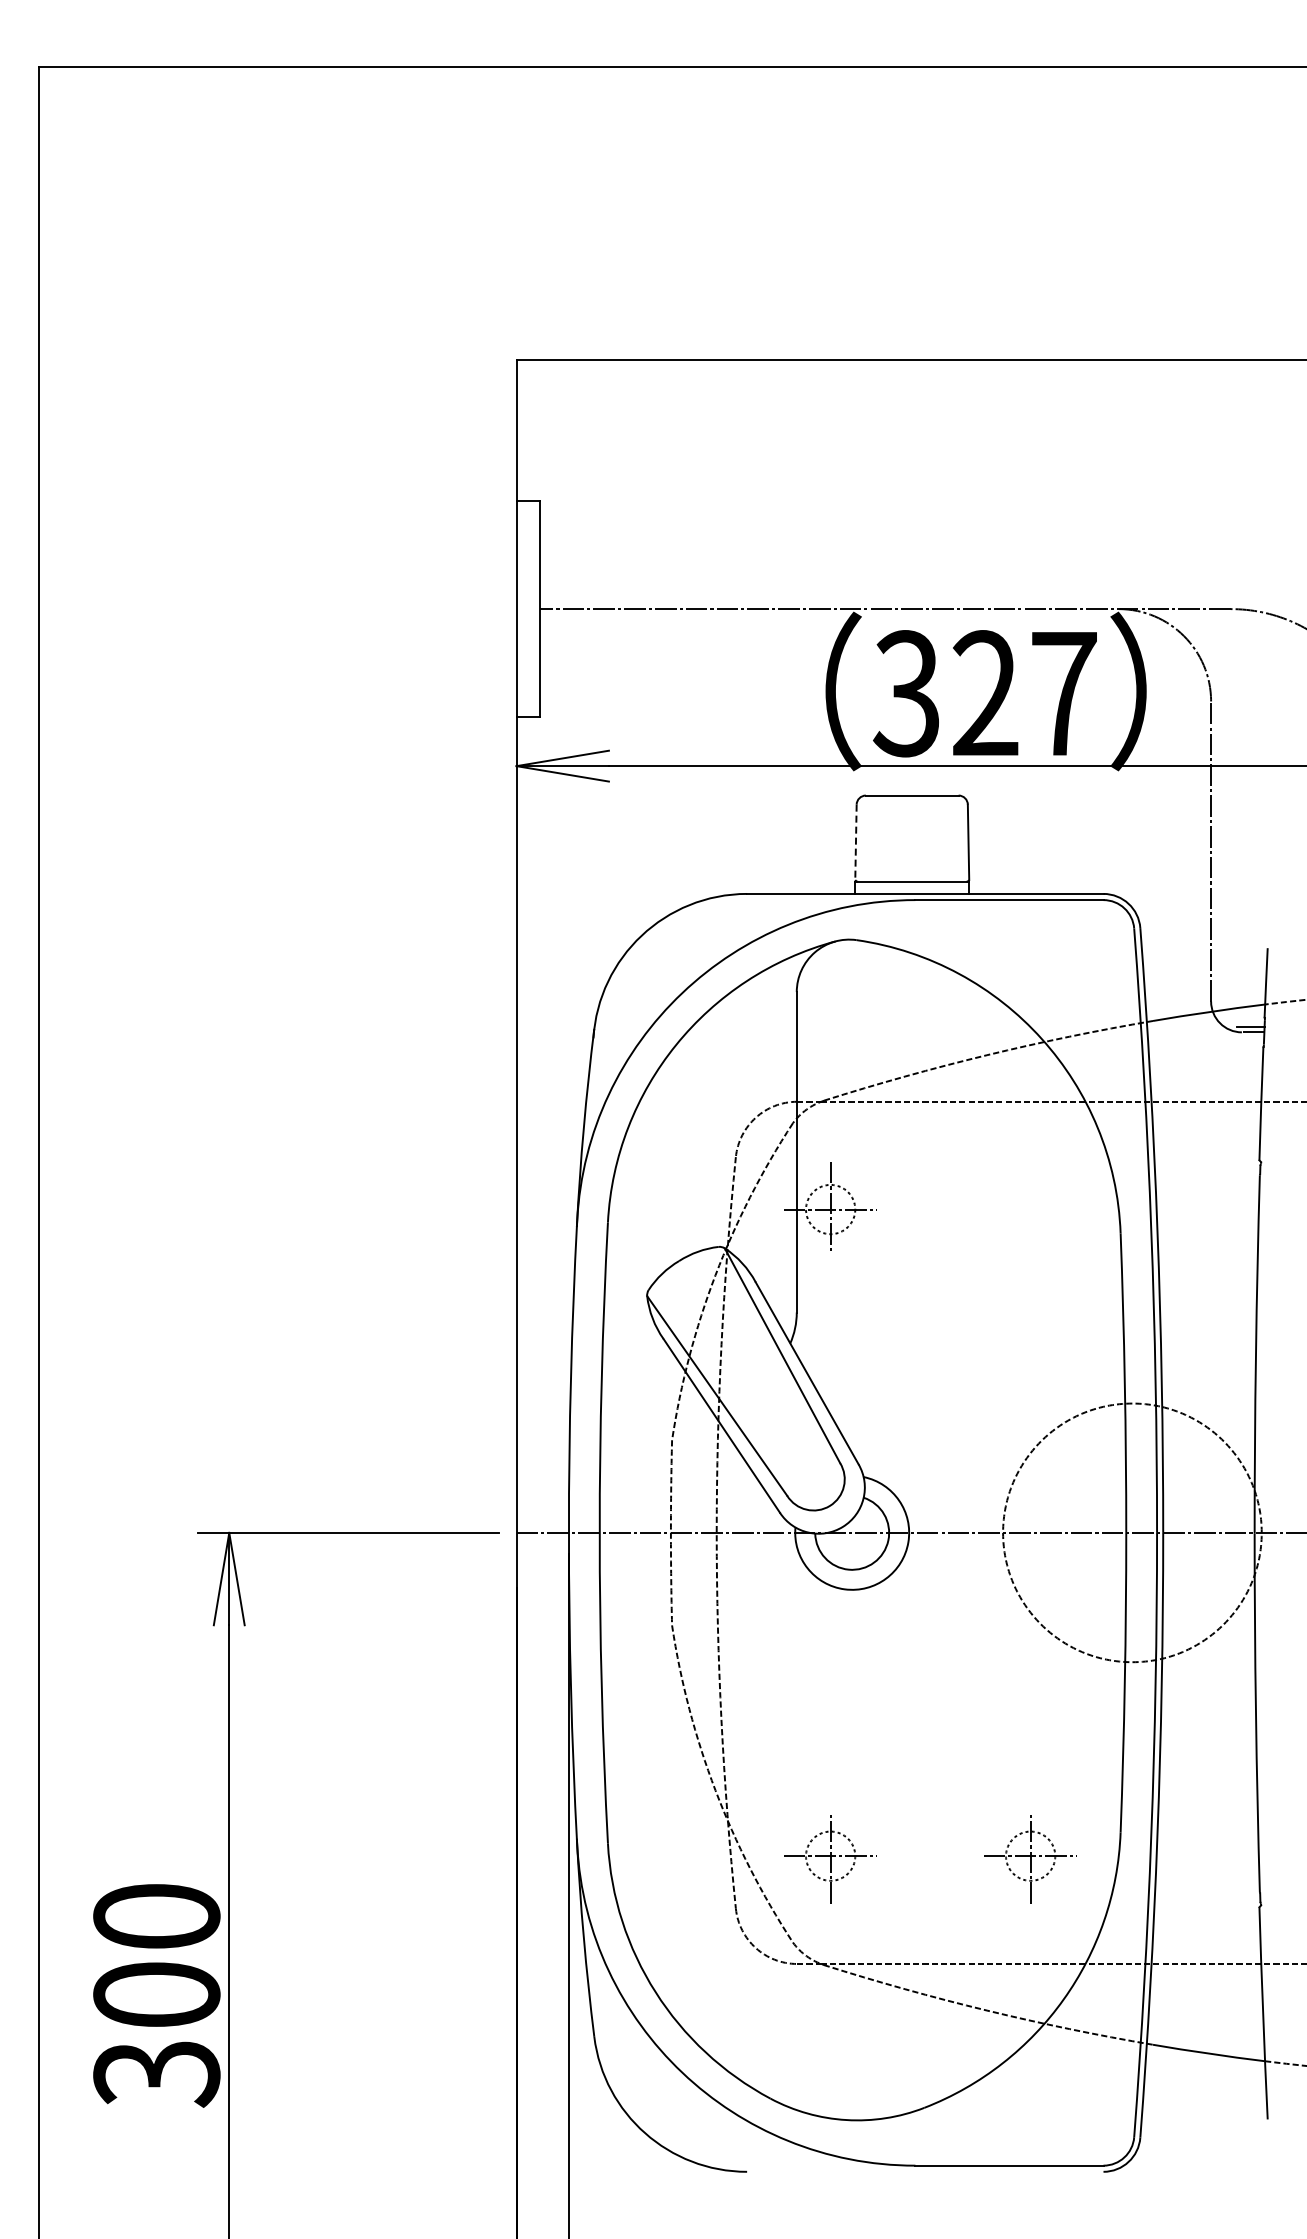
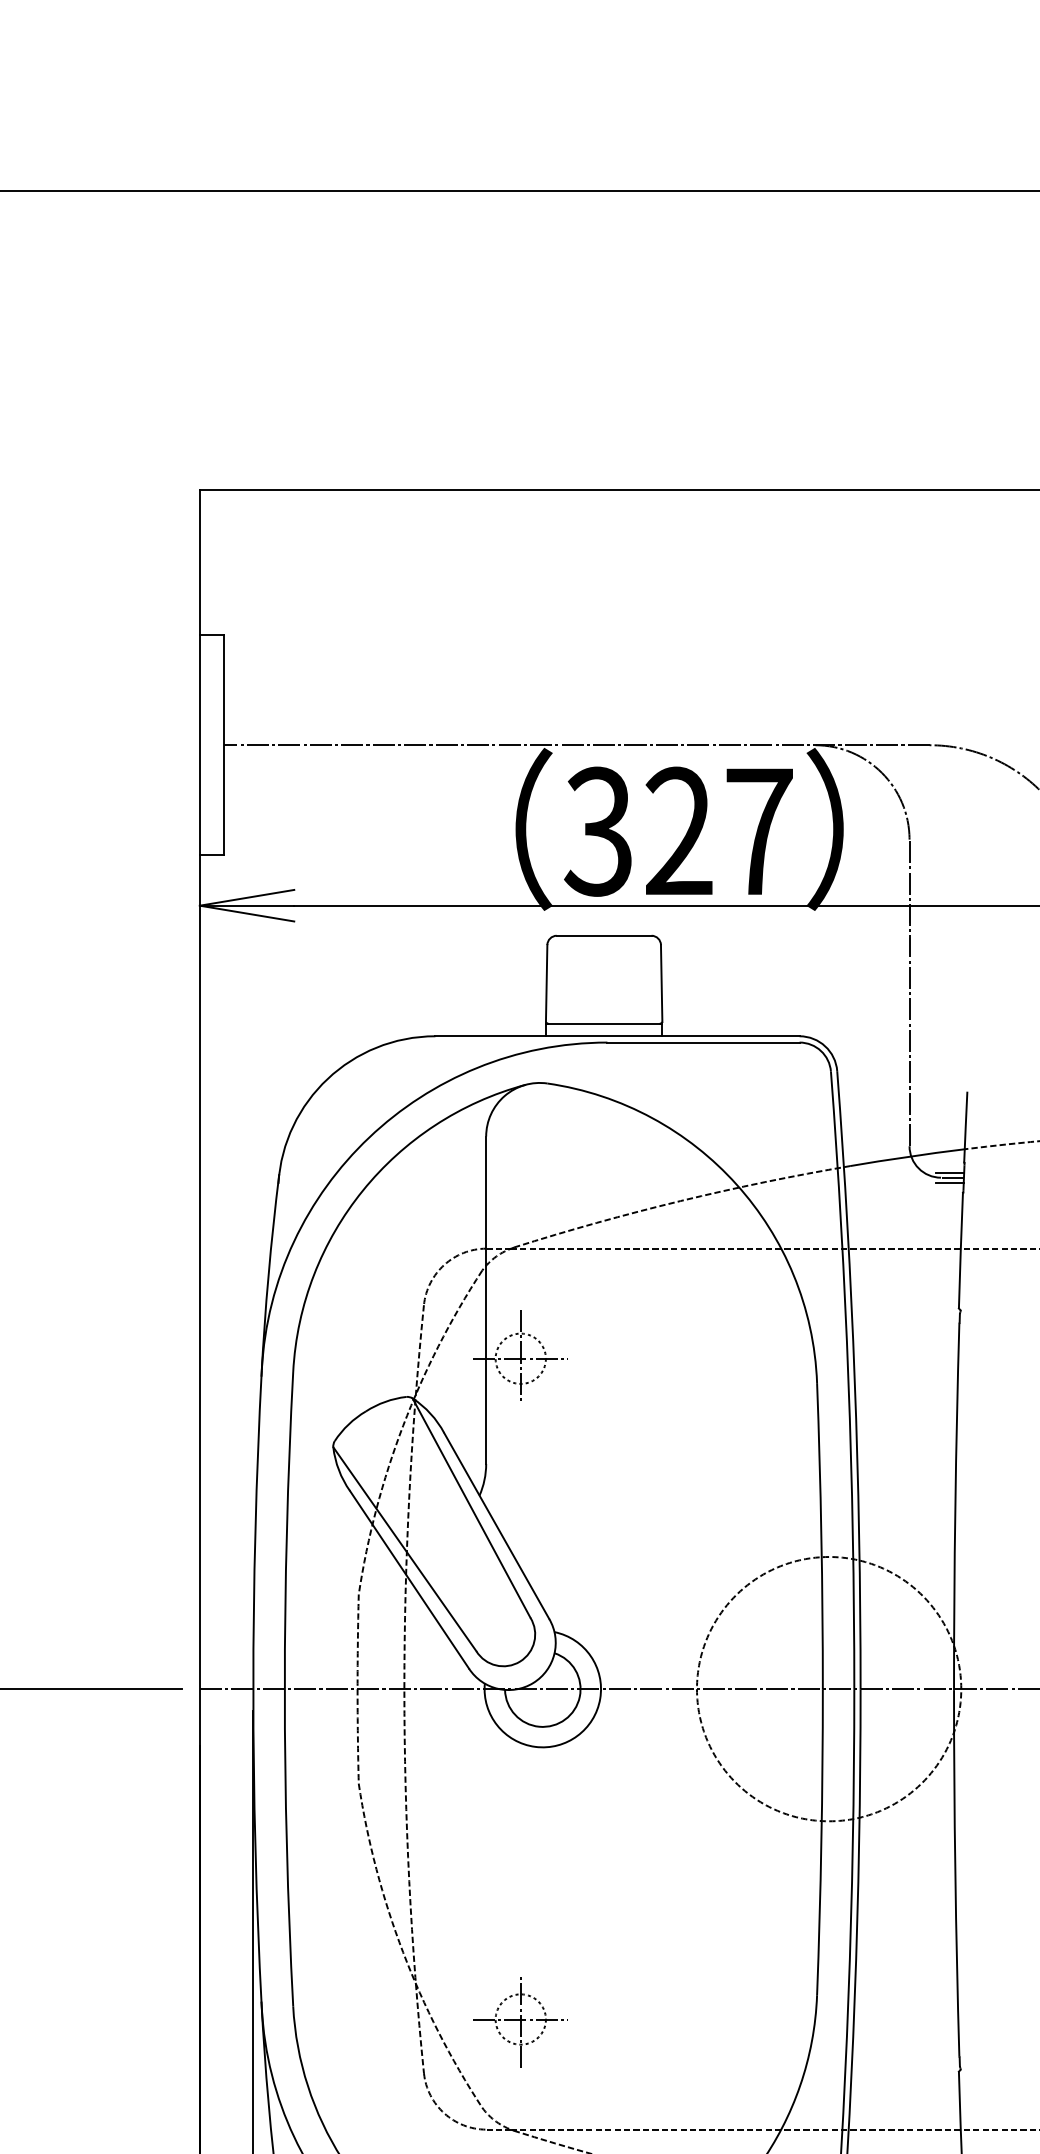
line: (855, 842) -> (546, 983), dashed -> solid
line: (1250, 1037) -> (949, 1182), added
part: (1030, 1859) -> (724, 2022), removed

